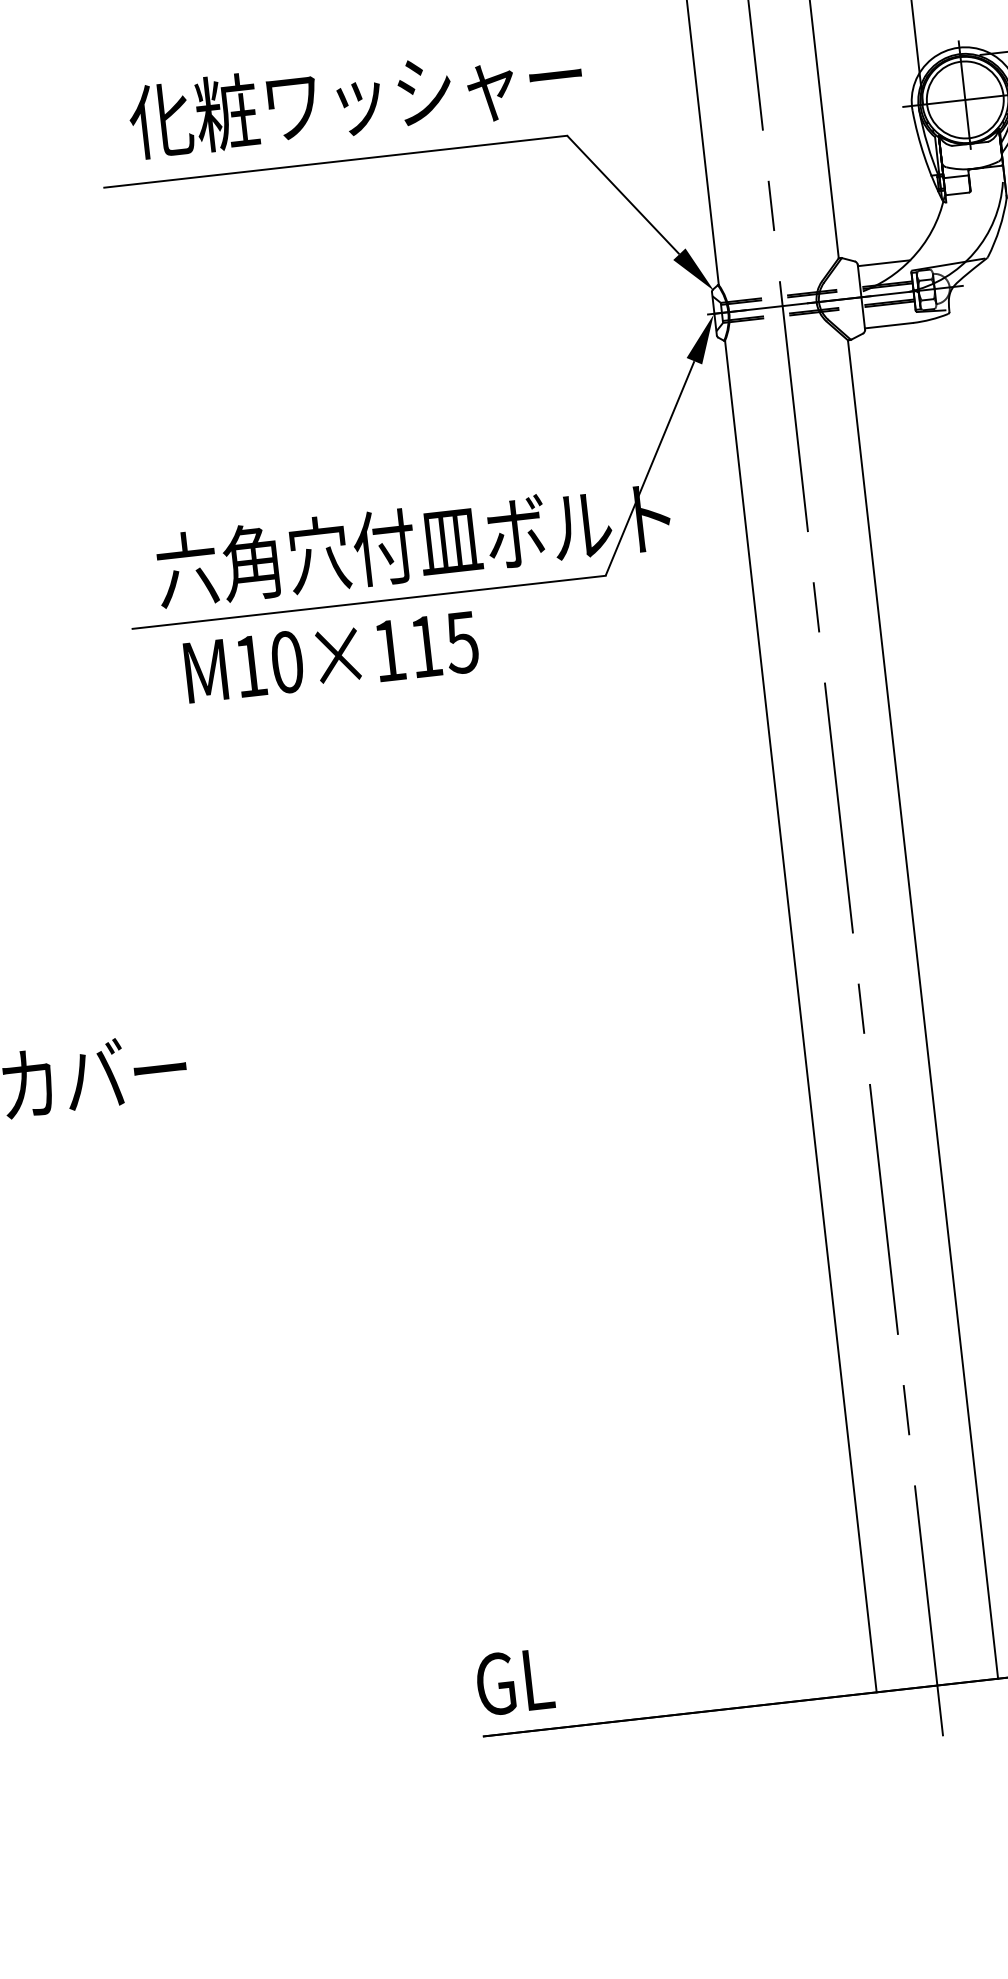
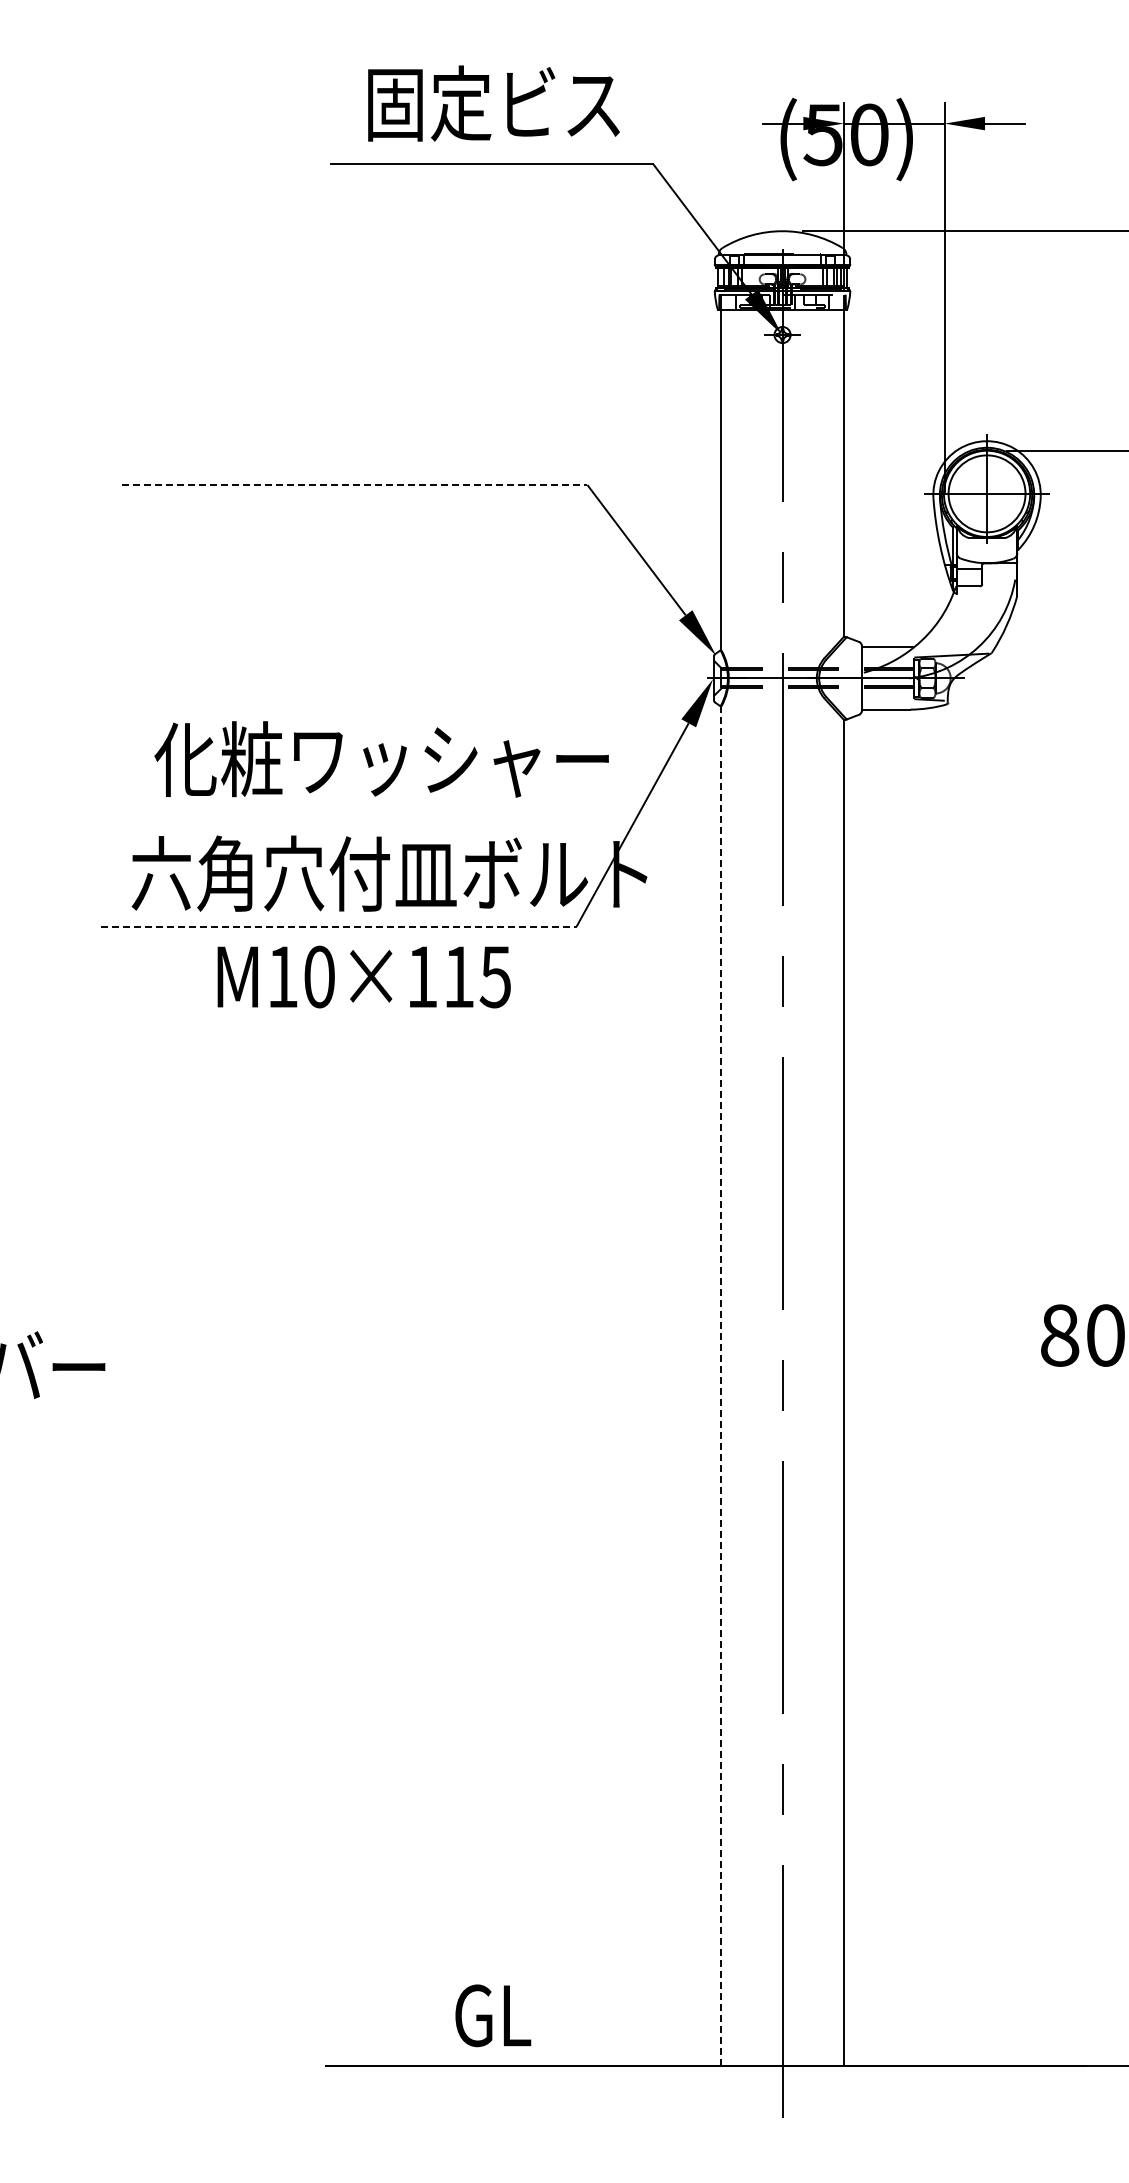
text: (355, 98) -> (381, 759), moved
line: (335, 162) -> (354, 485), solid -> dashed
line: (370, 602) -> (339, 926), solid -> dashed
text: (330, 656) -> (363, 976), moved
line: (800, 1015) -> (721, 1385), solid -> dashed
text: (515, 1681) -> (493, 2015), moved

